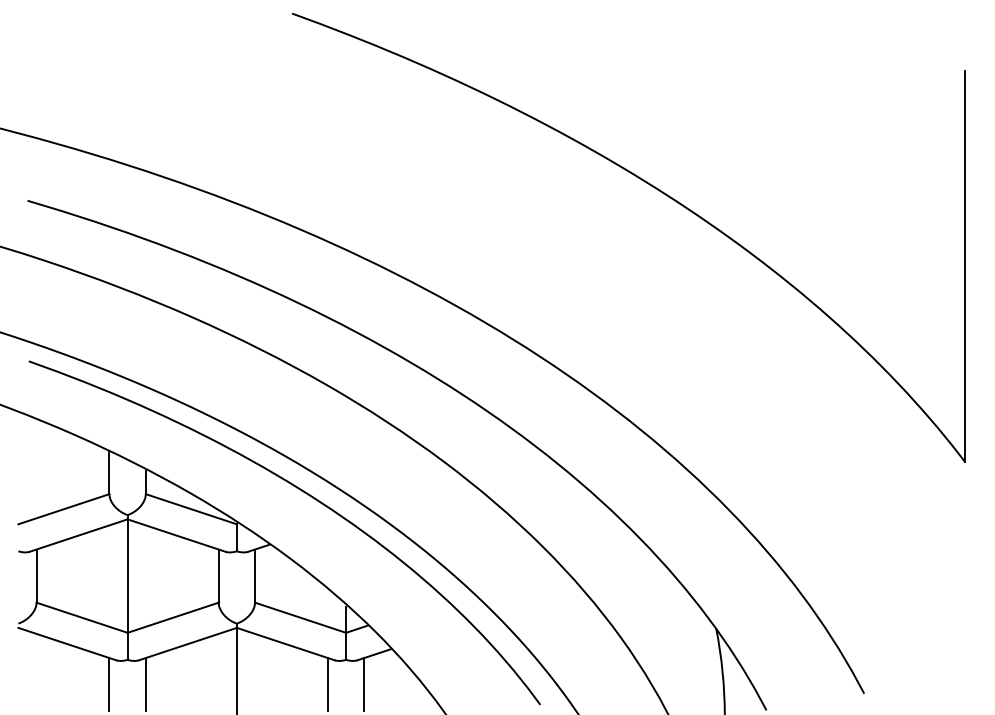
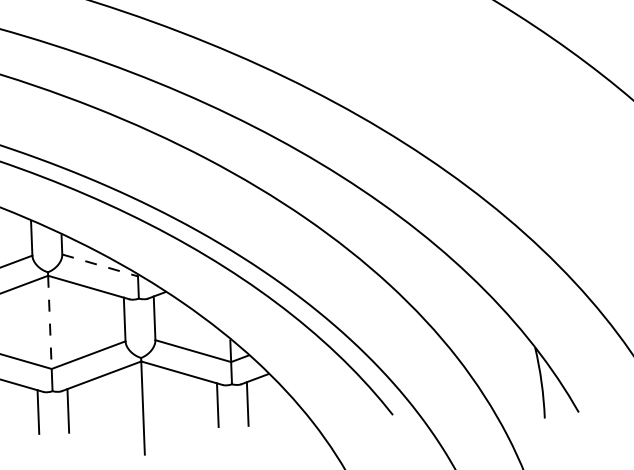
line: (191, 509) -> (100, 265), solid -> dashed
line: (127, 576) -> (49, 322), solid -> dashed

